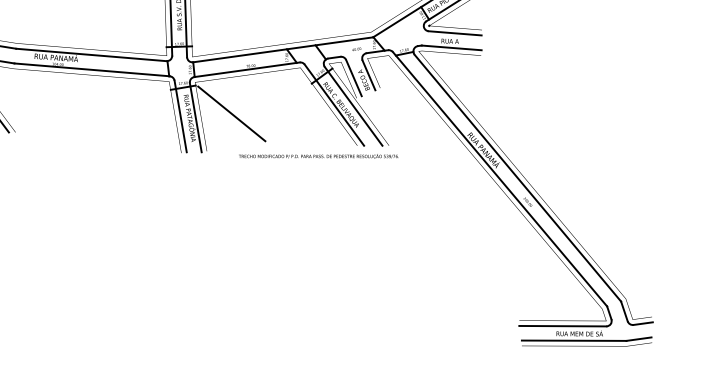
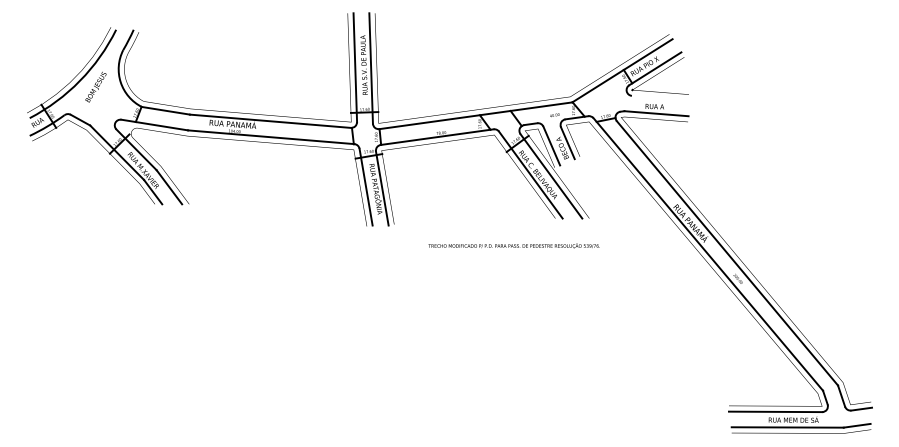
line: (454, 32) -> (659, 97), removed
line: (231, 113) -> (420, 184), removed
text: (318, 155) -> (513, 245), moved

